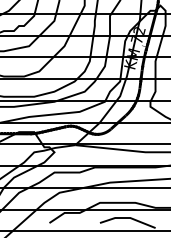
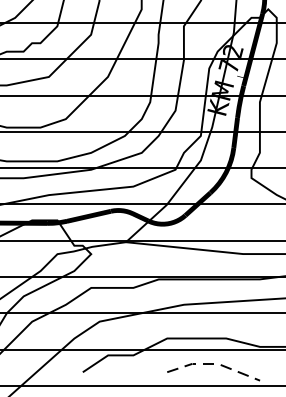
line: (128, 218) -> (214, 364), solid -> dashed

